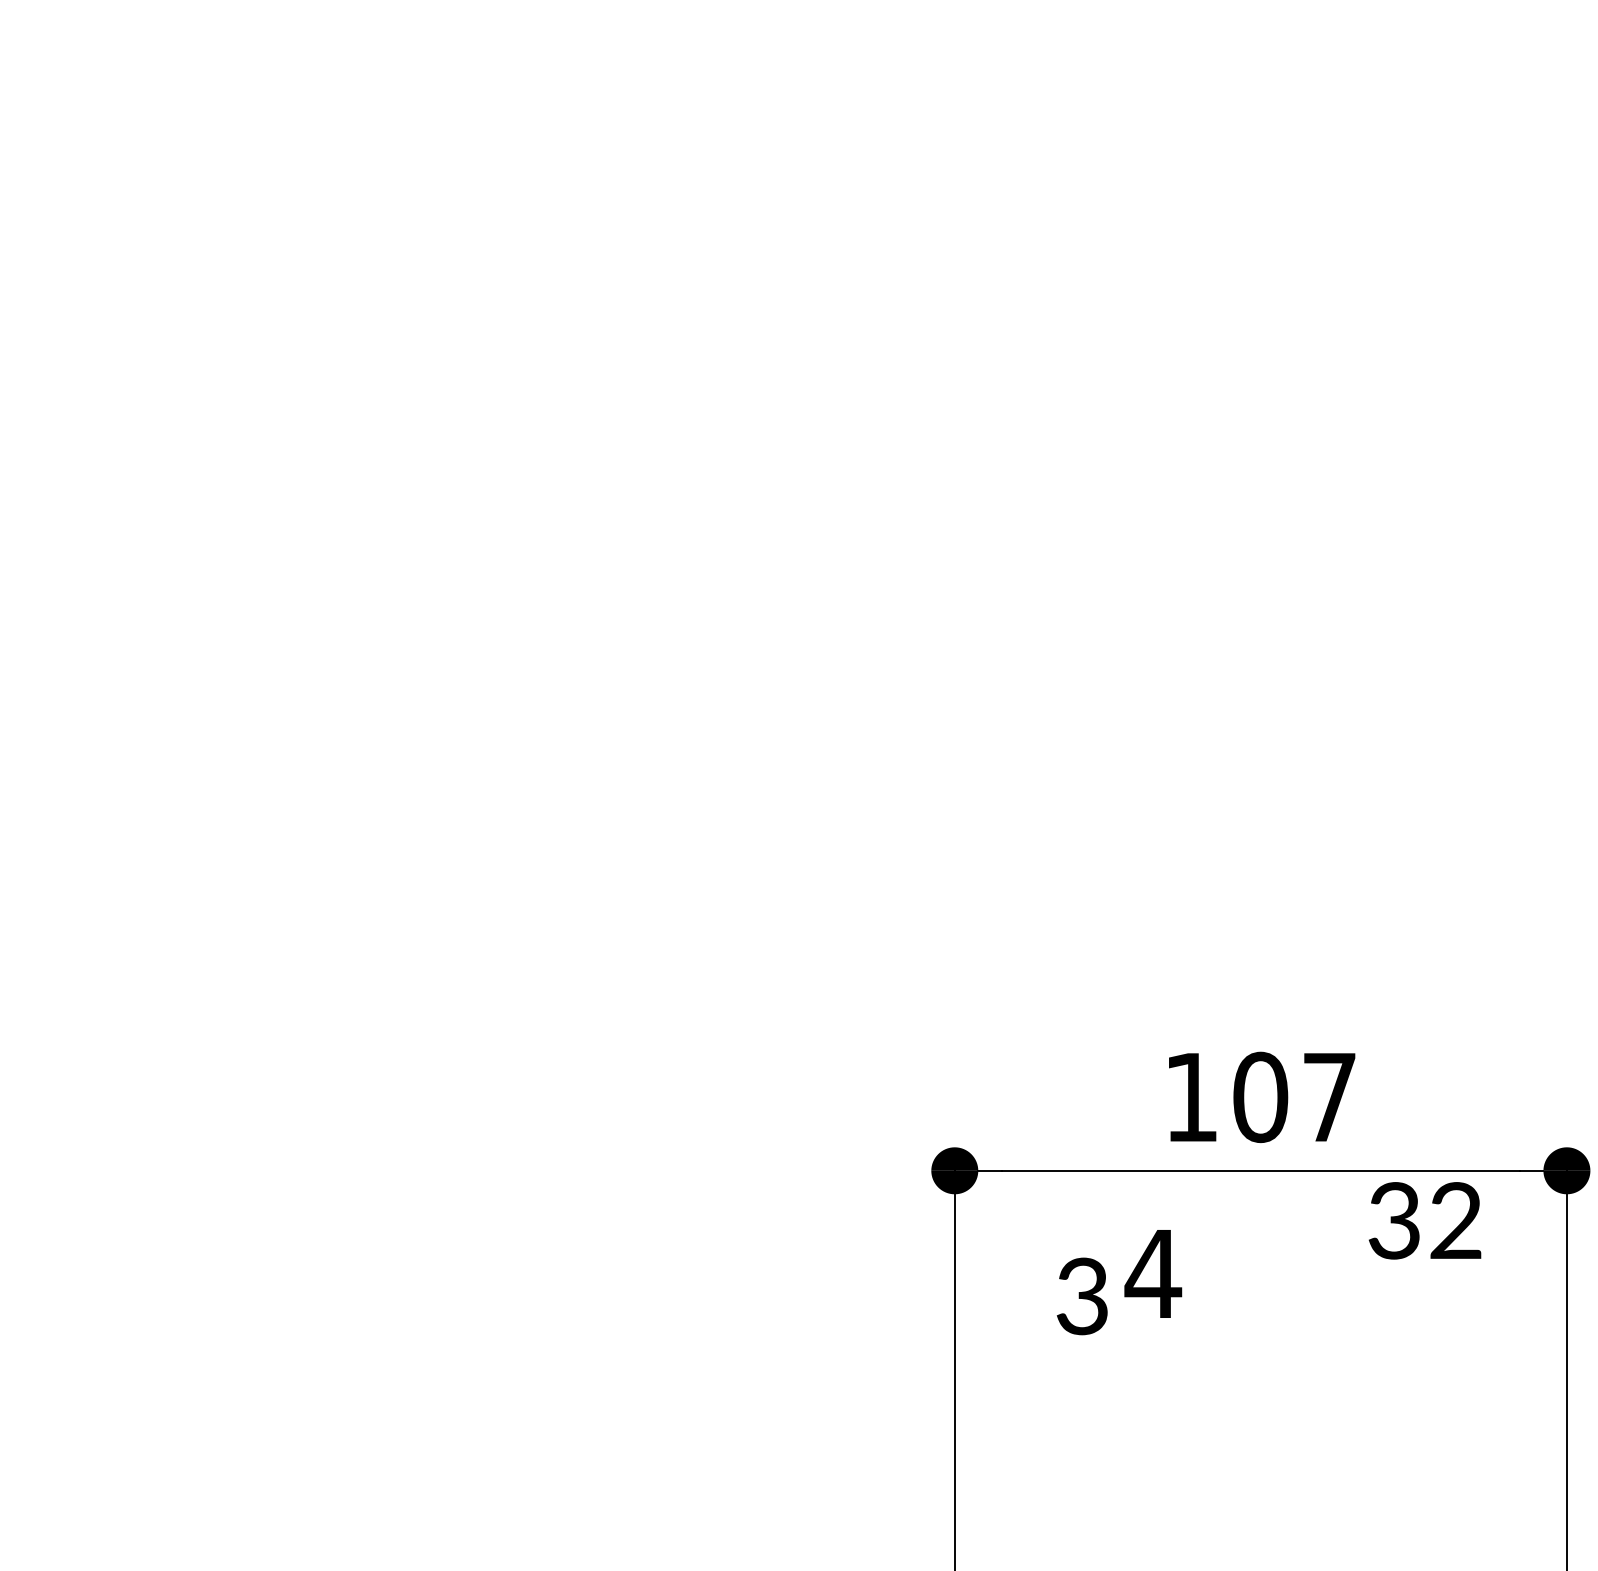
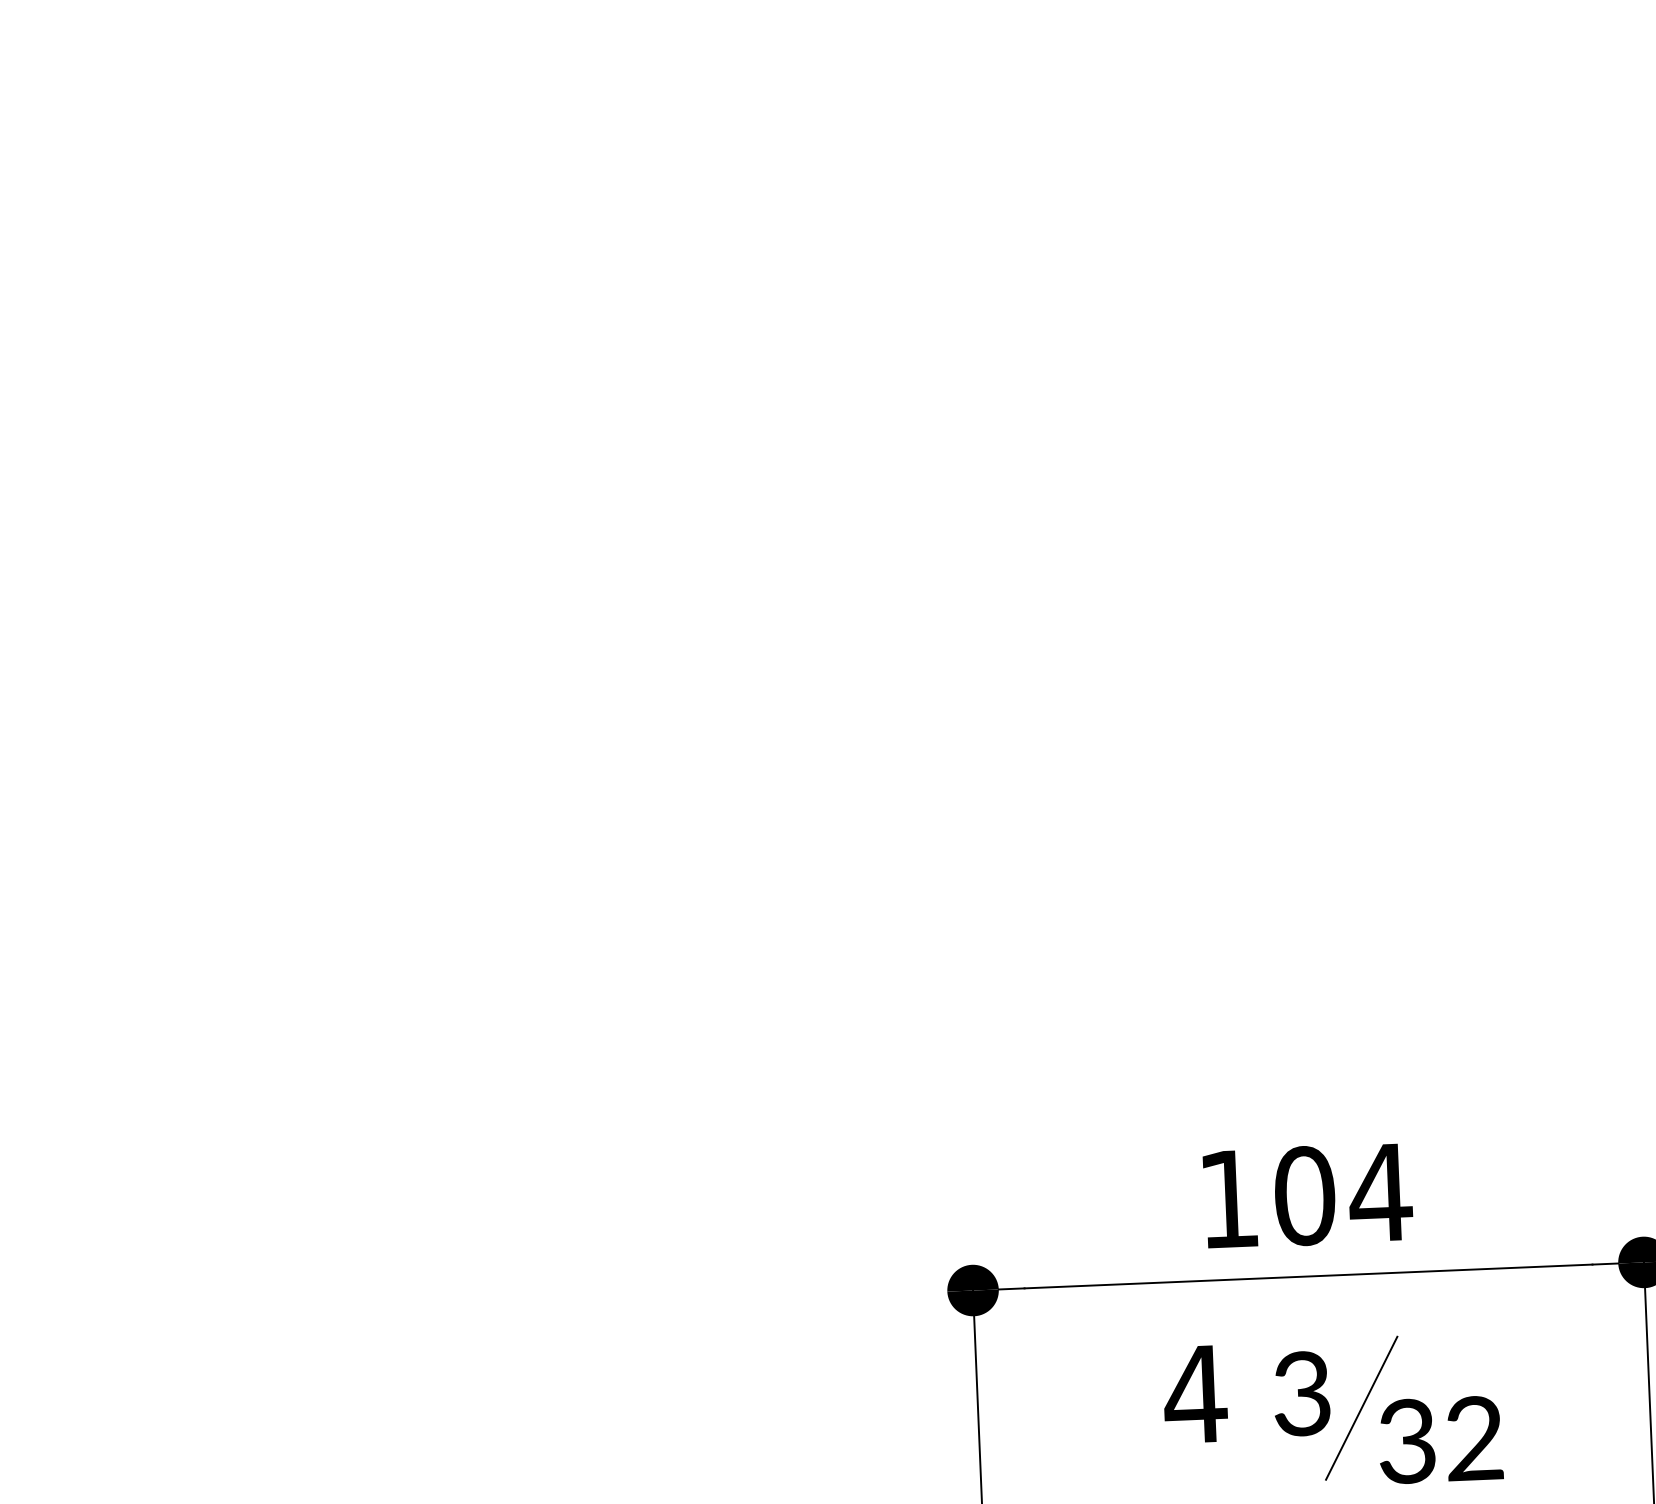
text: (1329, 1097) -> (1380, 1192), 107 -> 104
text: (1424, 1220) -> (1440, 1439), moved
line: (1304, 1292) -> (1361, 1407), added
text: (1081, 1296) -> (1300, 1393), moved

